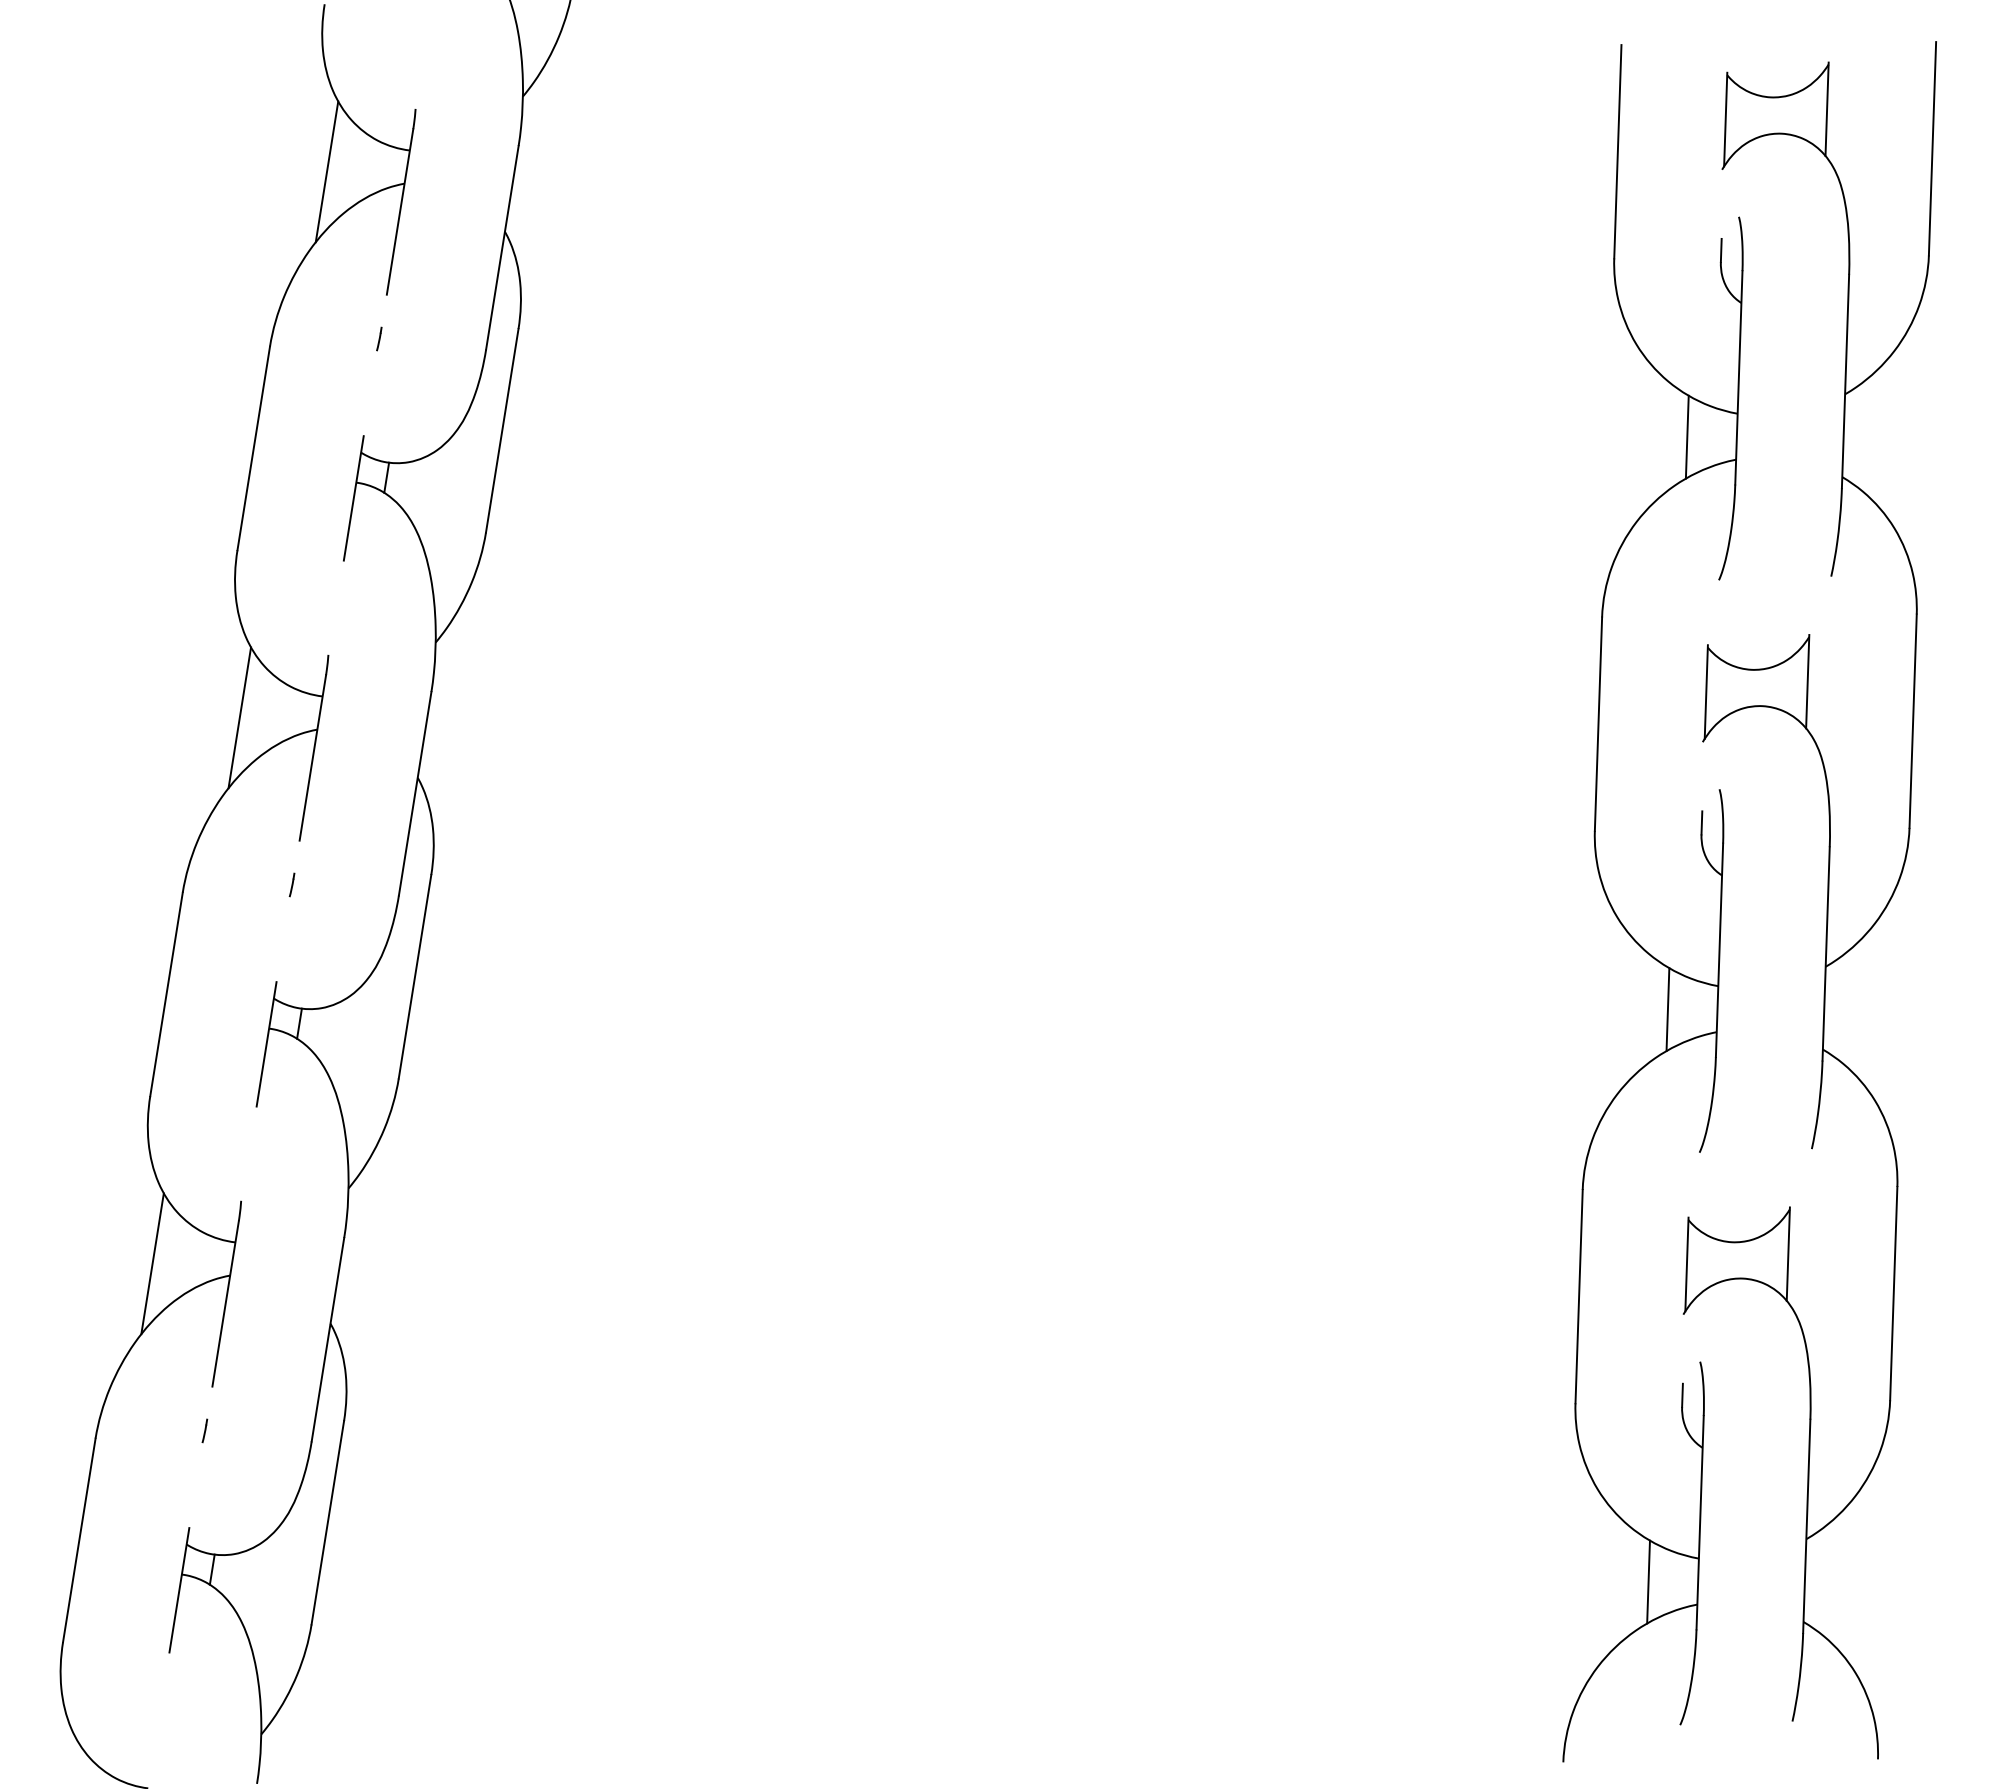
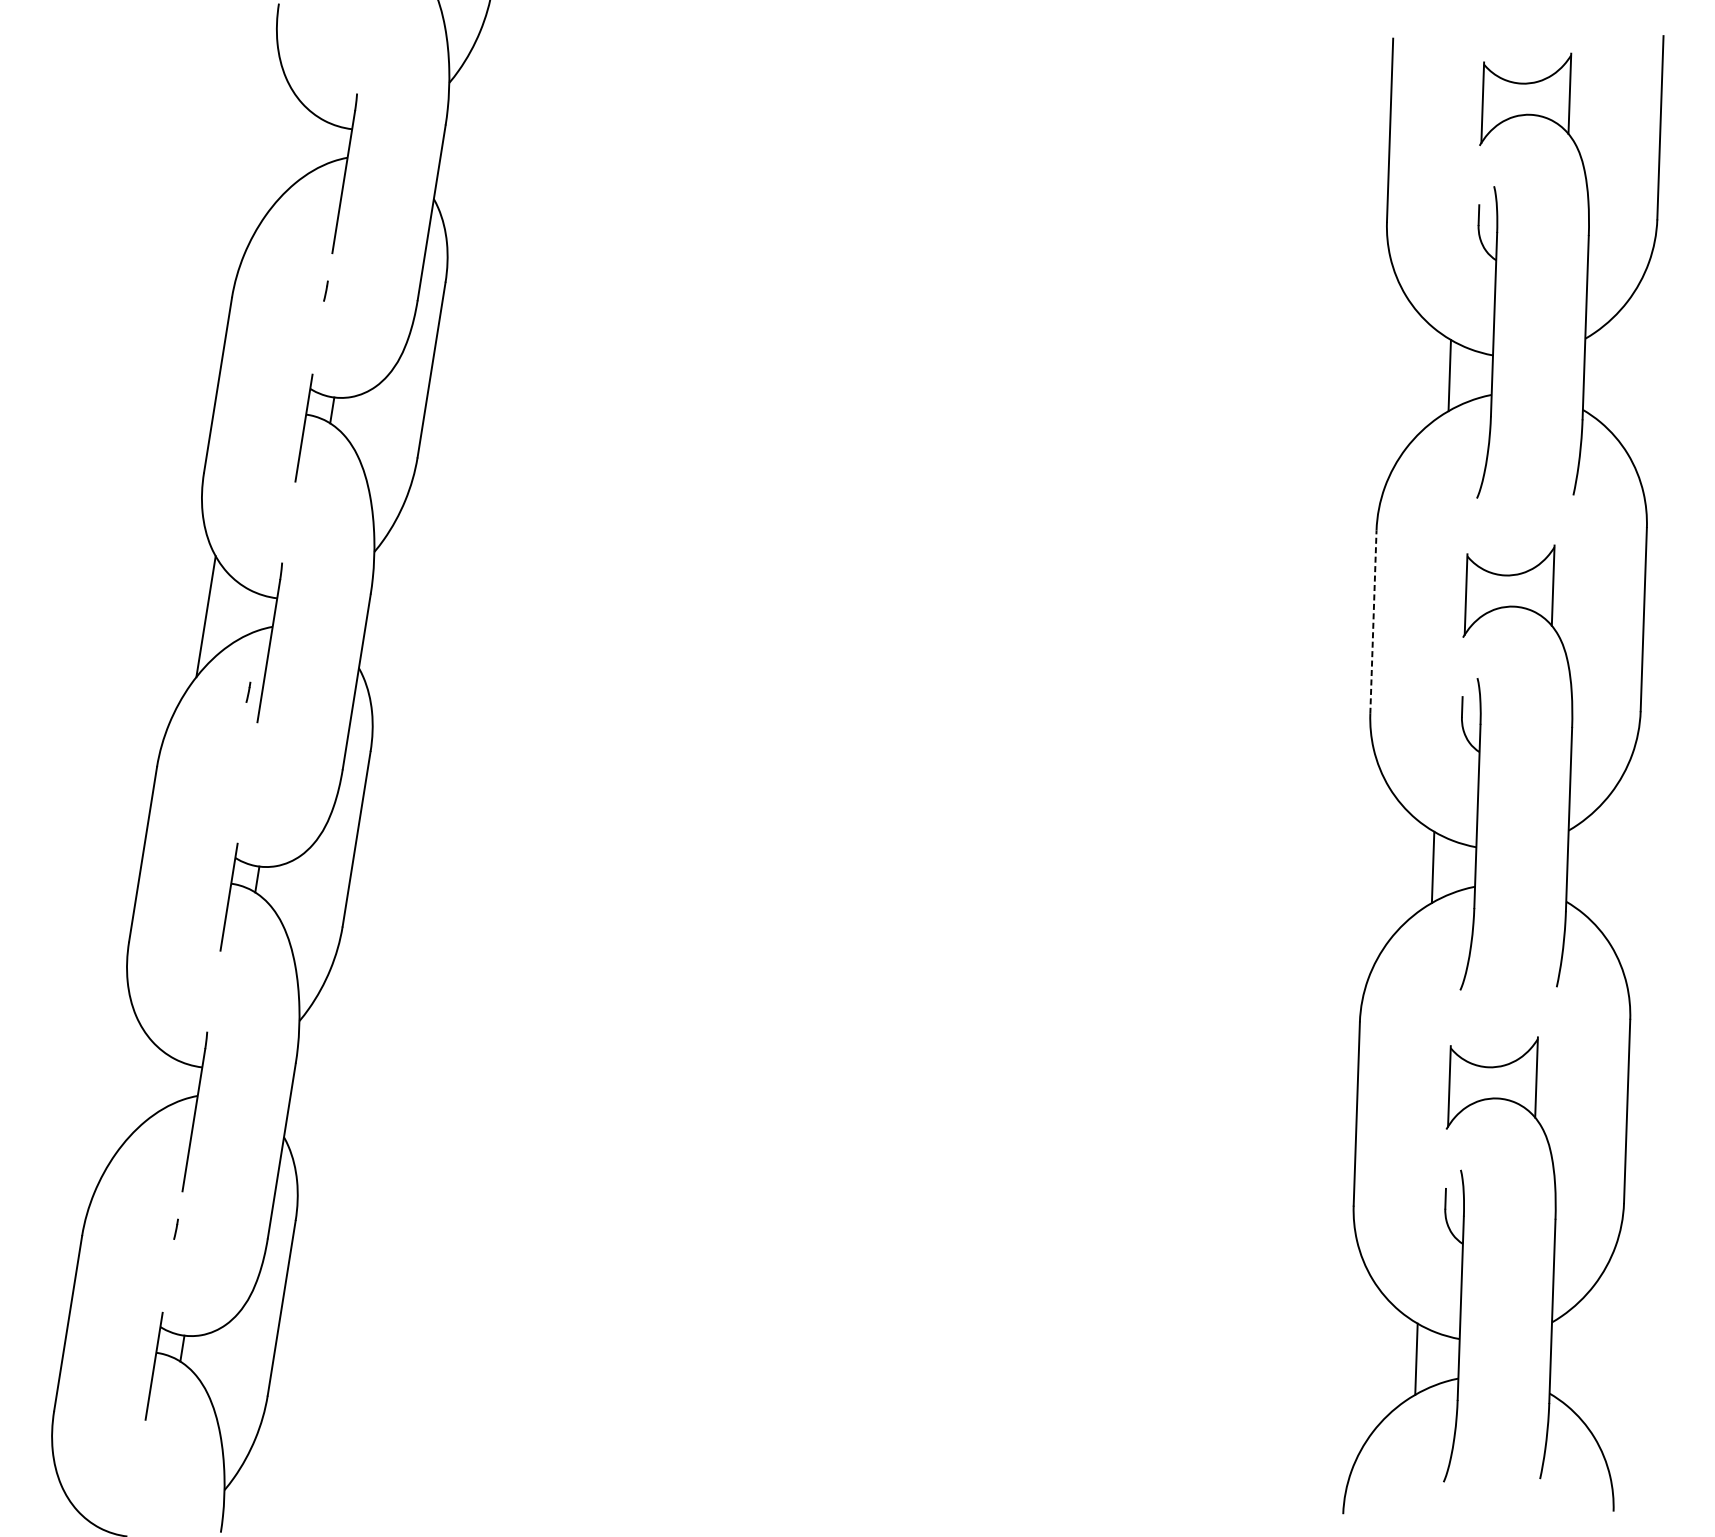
line: (326, 171) -> (280, 147), removed
line: (1598, 724) -> (1373, 622), solid -> dashed
line: (291, 884) -> (247, 692), moved
line: (152, 1263) -> (131, 1085), removed

